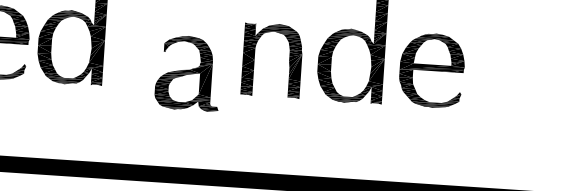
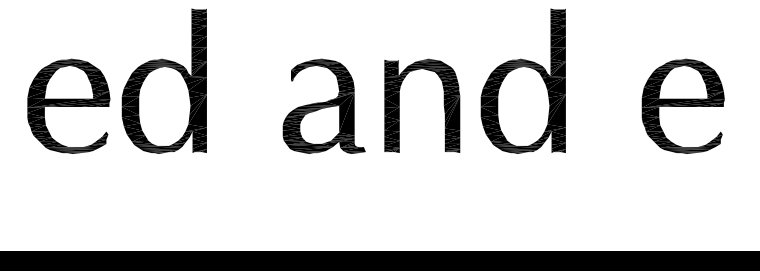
part: (431, 69) -> (682, 105), moved
part: (187, 72) -> (323, 105), moved

